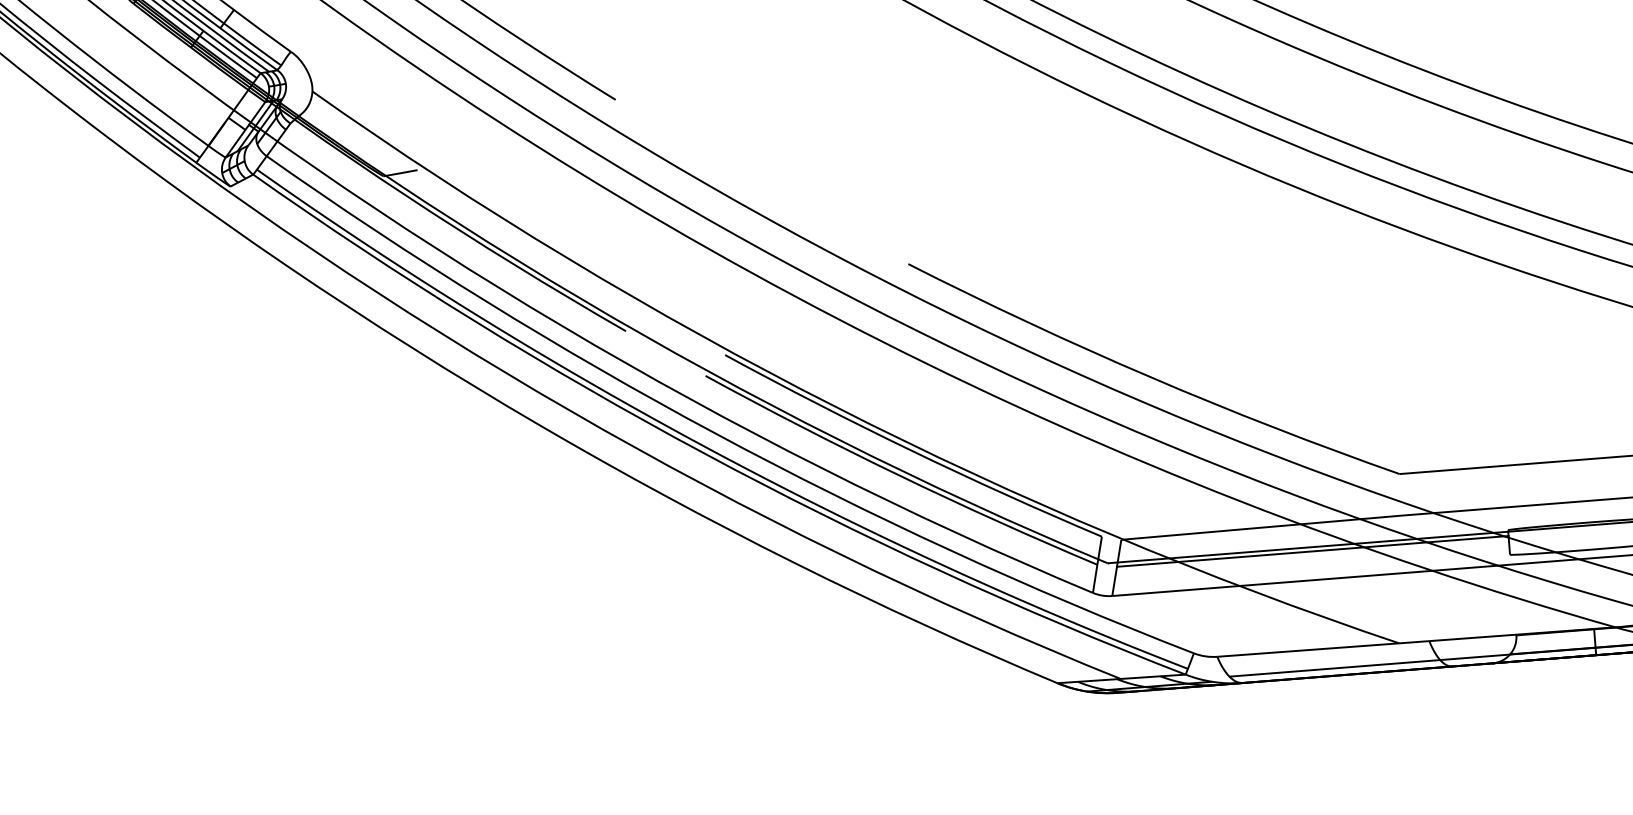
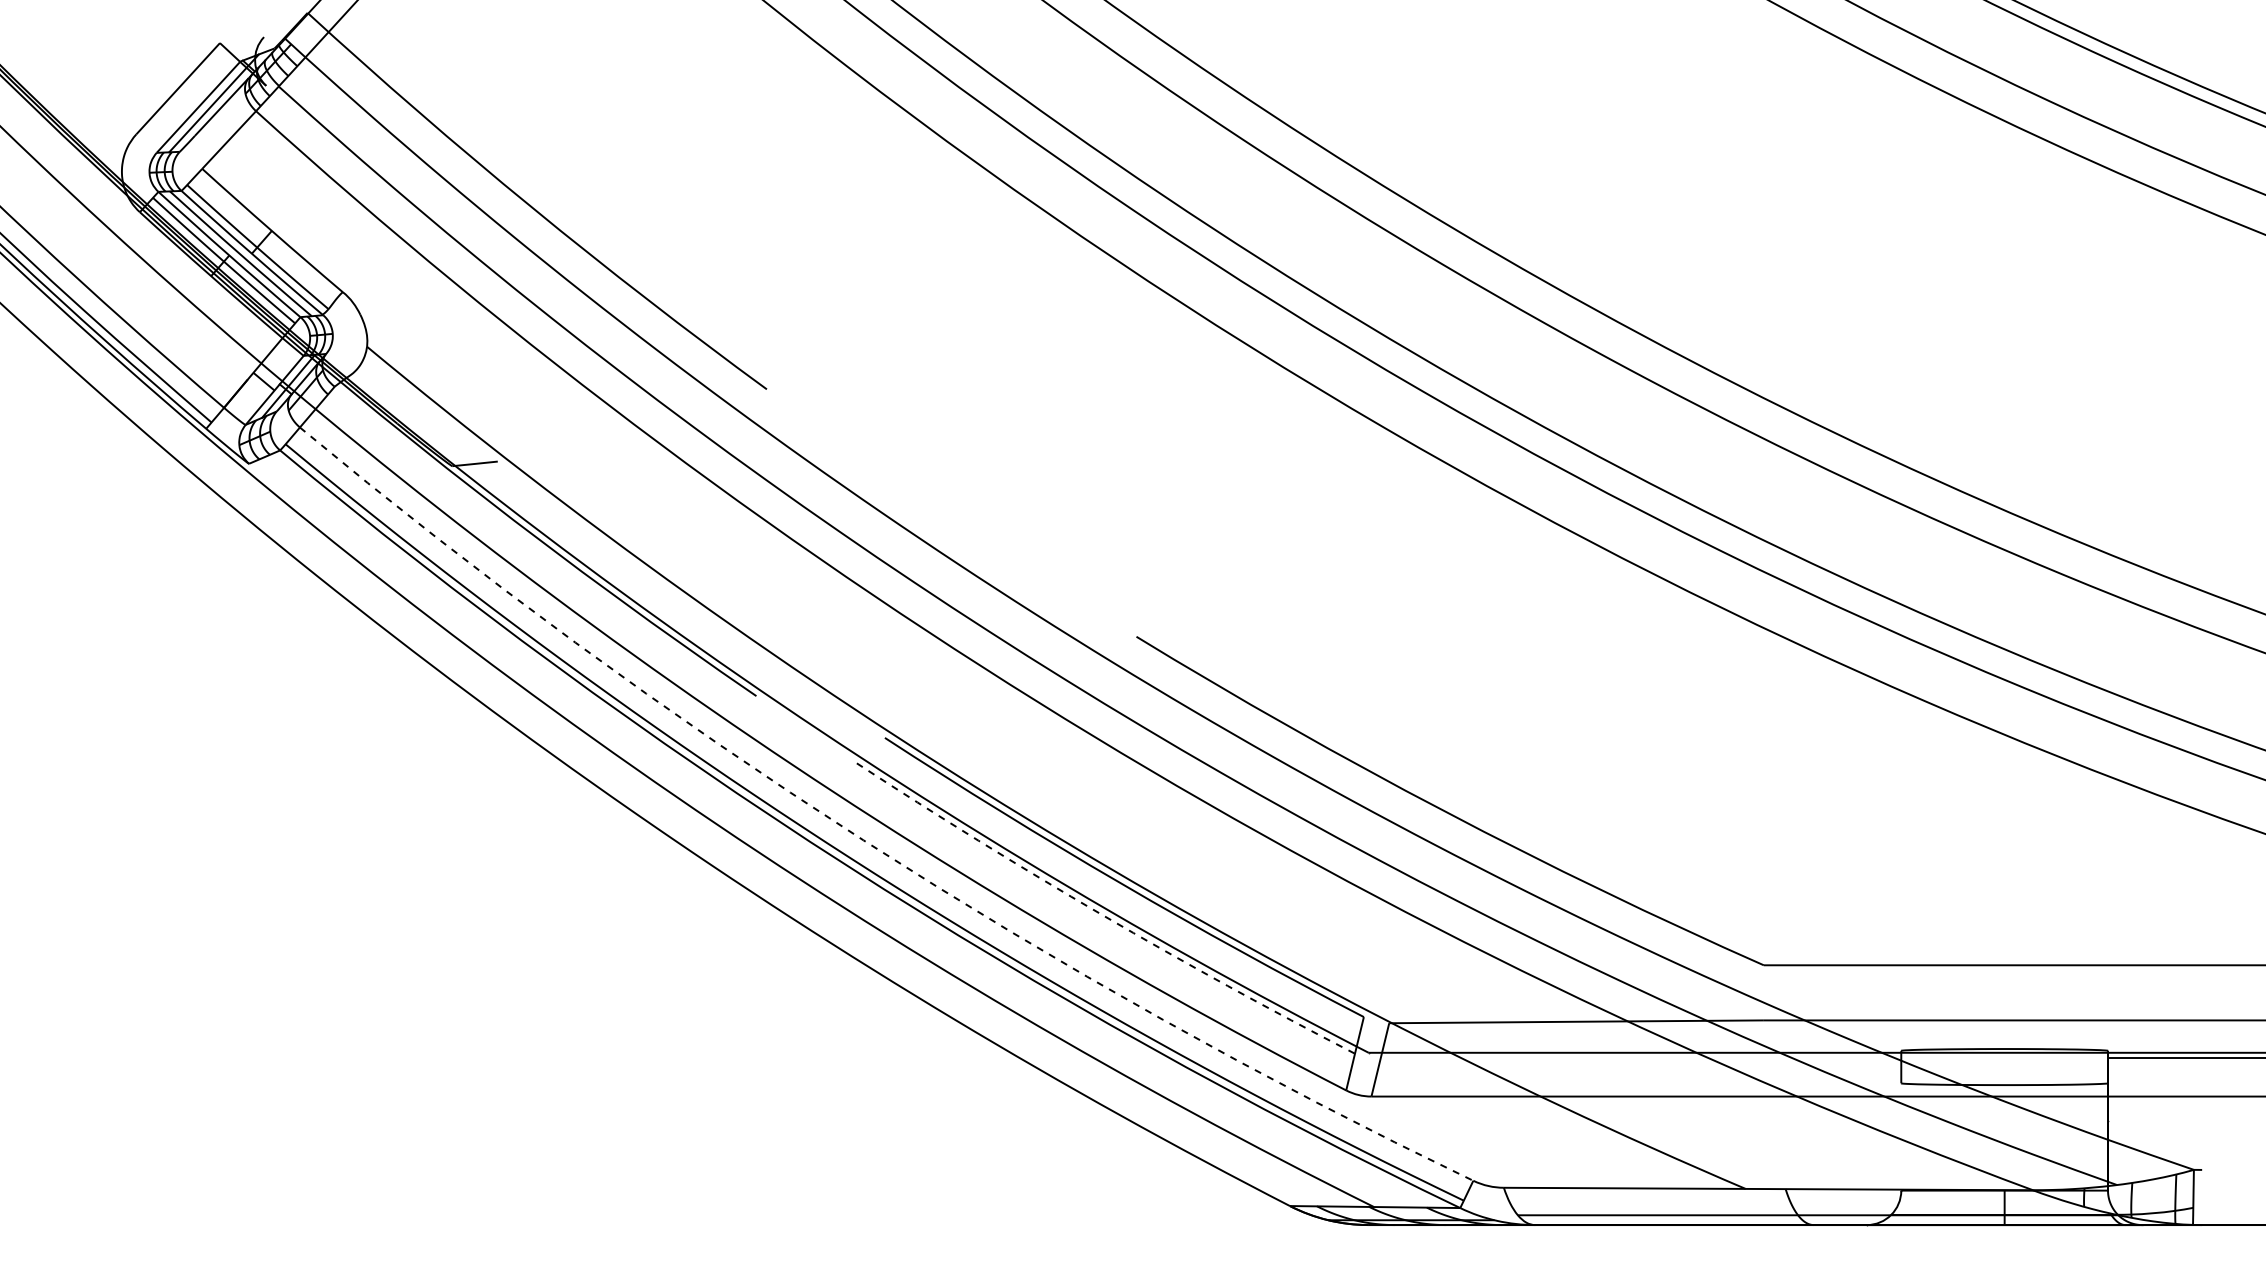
arc: (715, 433) -> (863, 840), solid -> dashed
arc: (899, 475) -> (1102, 914), solid -> dashed
line: (1312, 551) -> (1640, 1058), removed

